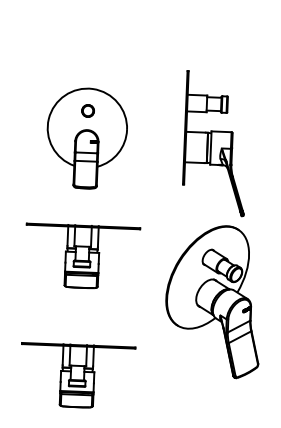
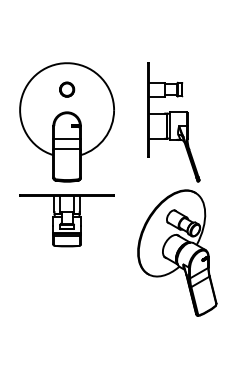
part: (86, 138) -> (66, 122), size x1.43
part: (76, 376) -> (66, 319), removed

